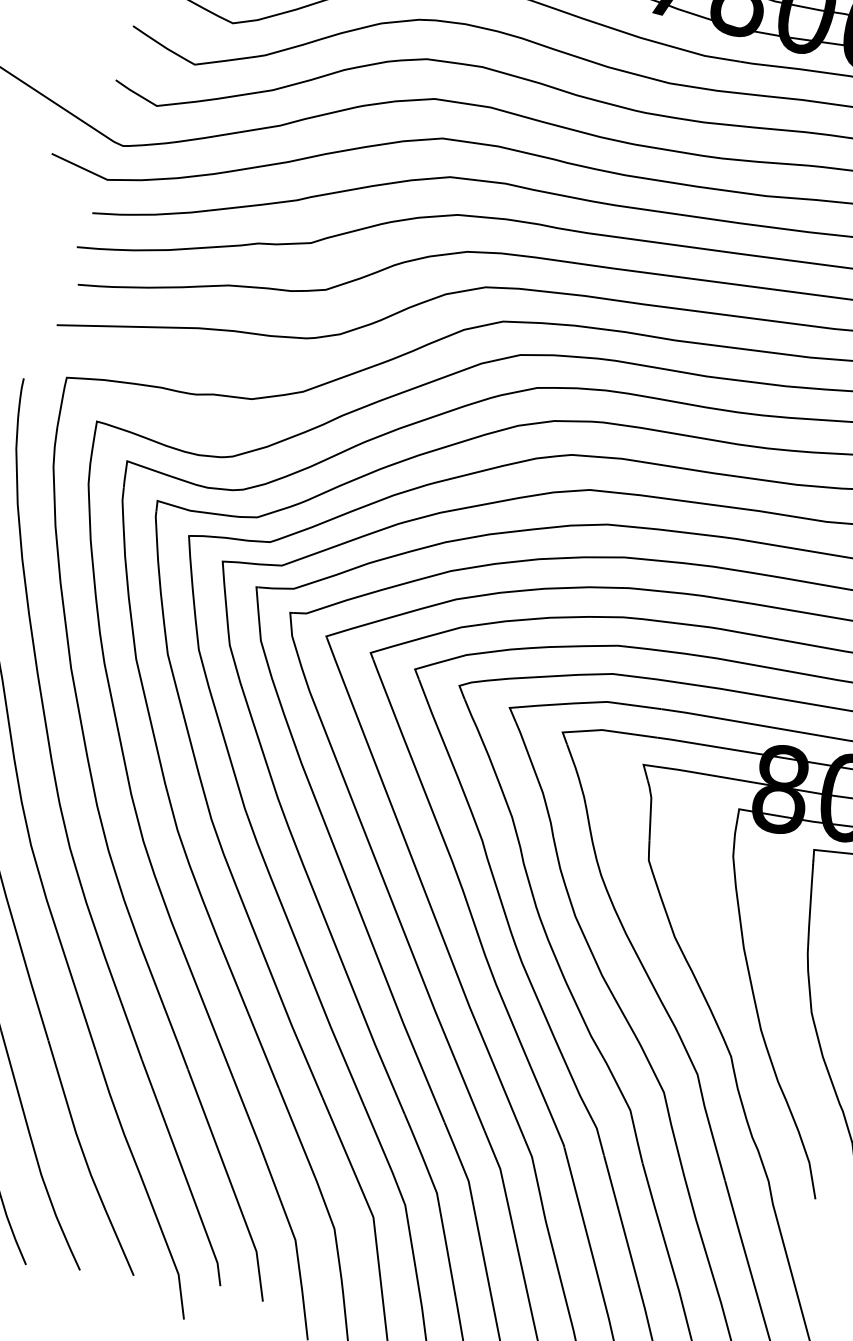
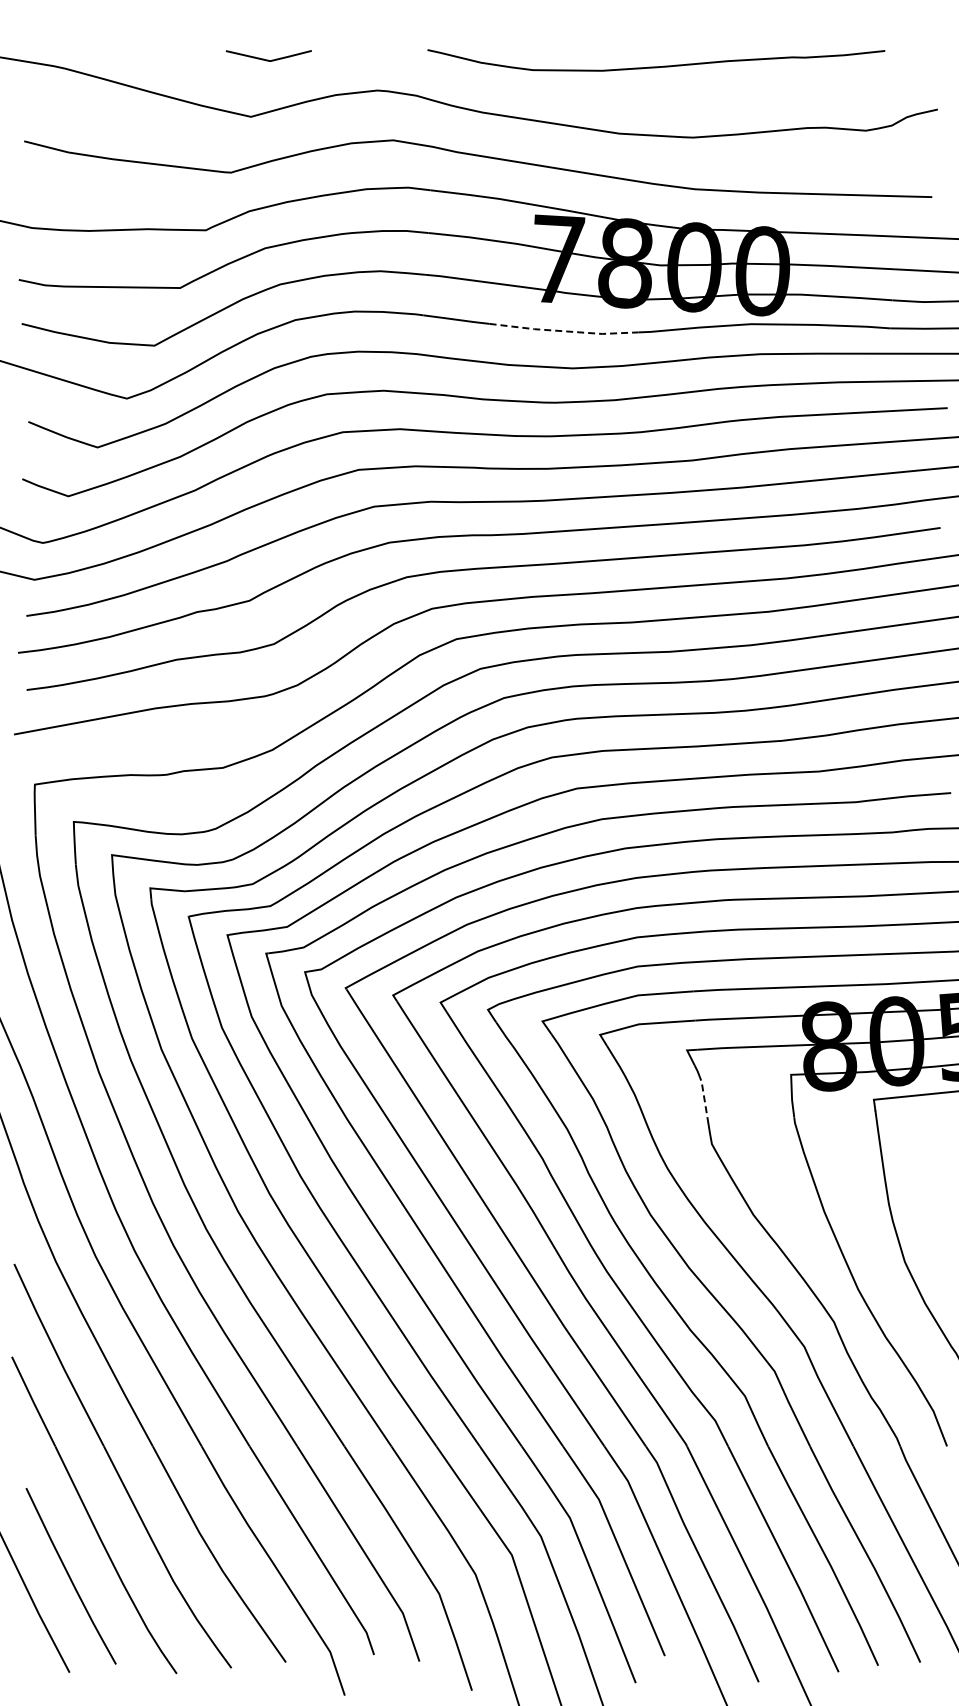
line: (668, 46) -> (564, 331), solid -> dashed
line: (650, 815) -> (704, 1099), solid -> dashed

